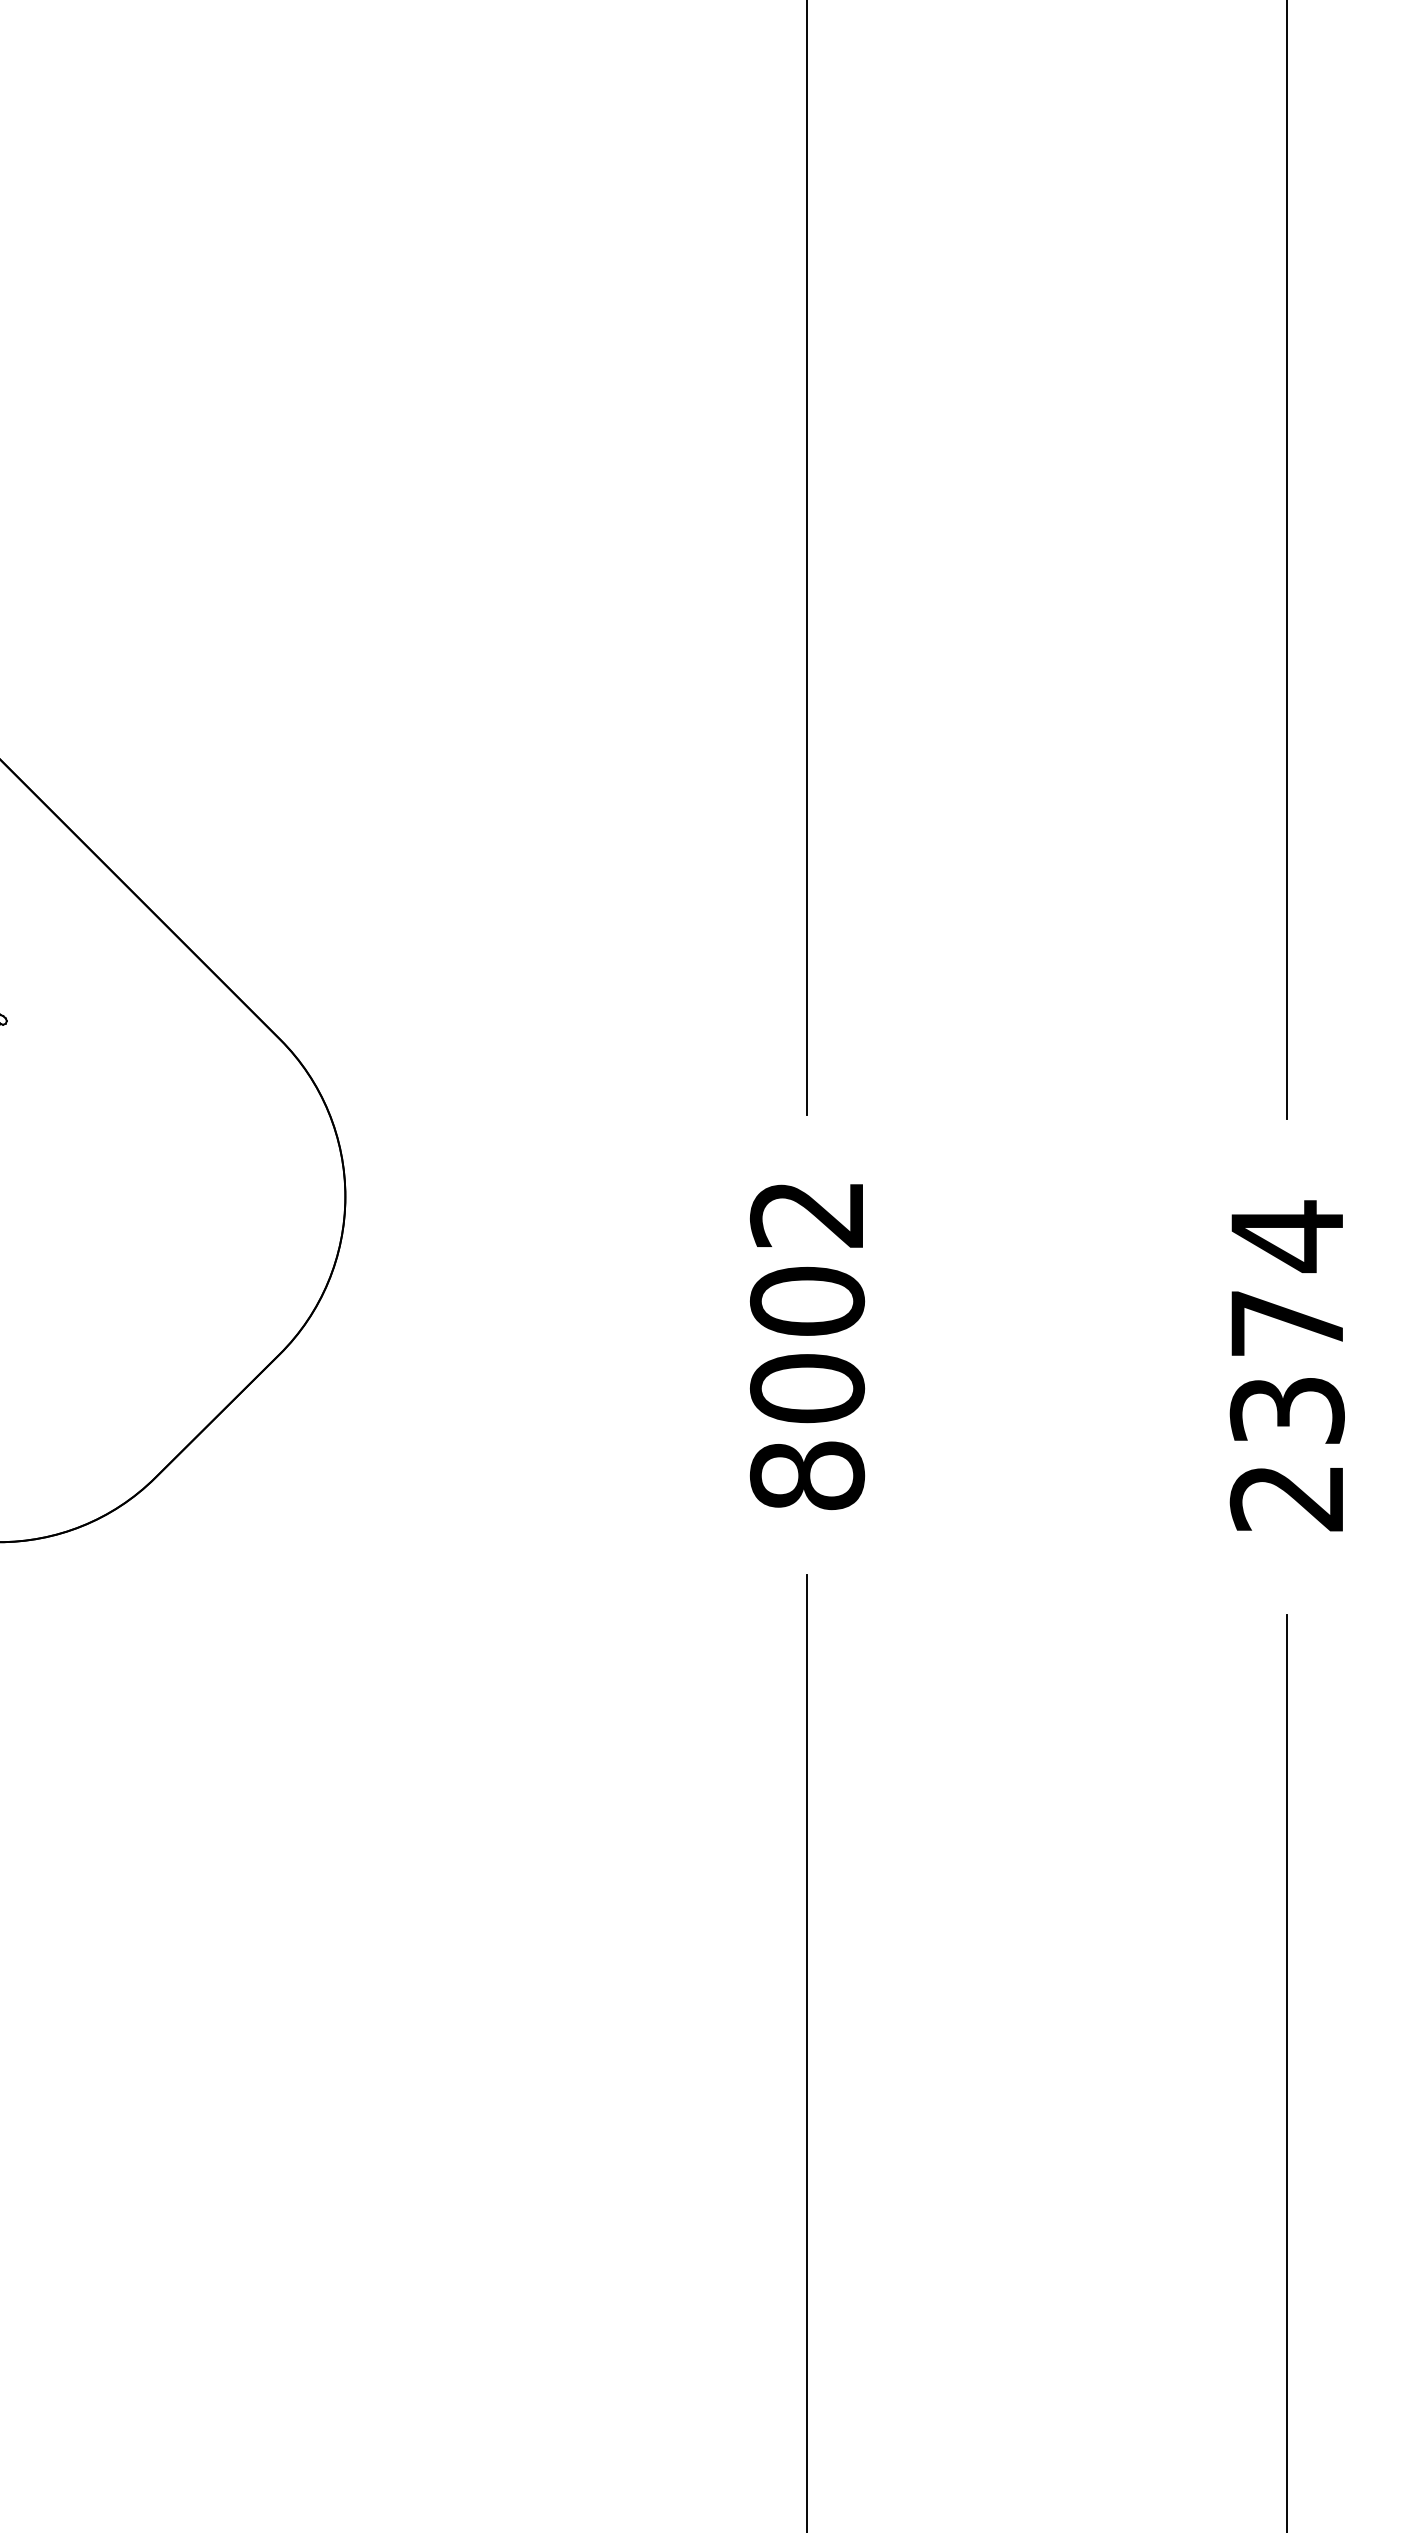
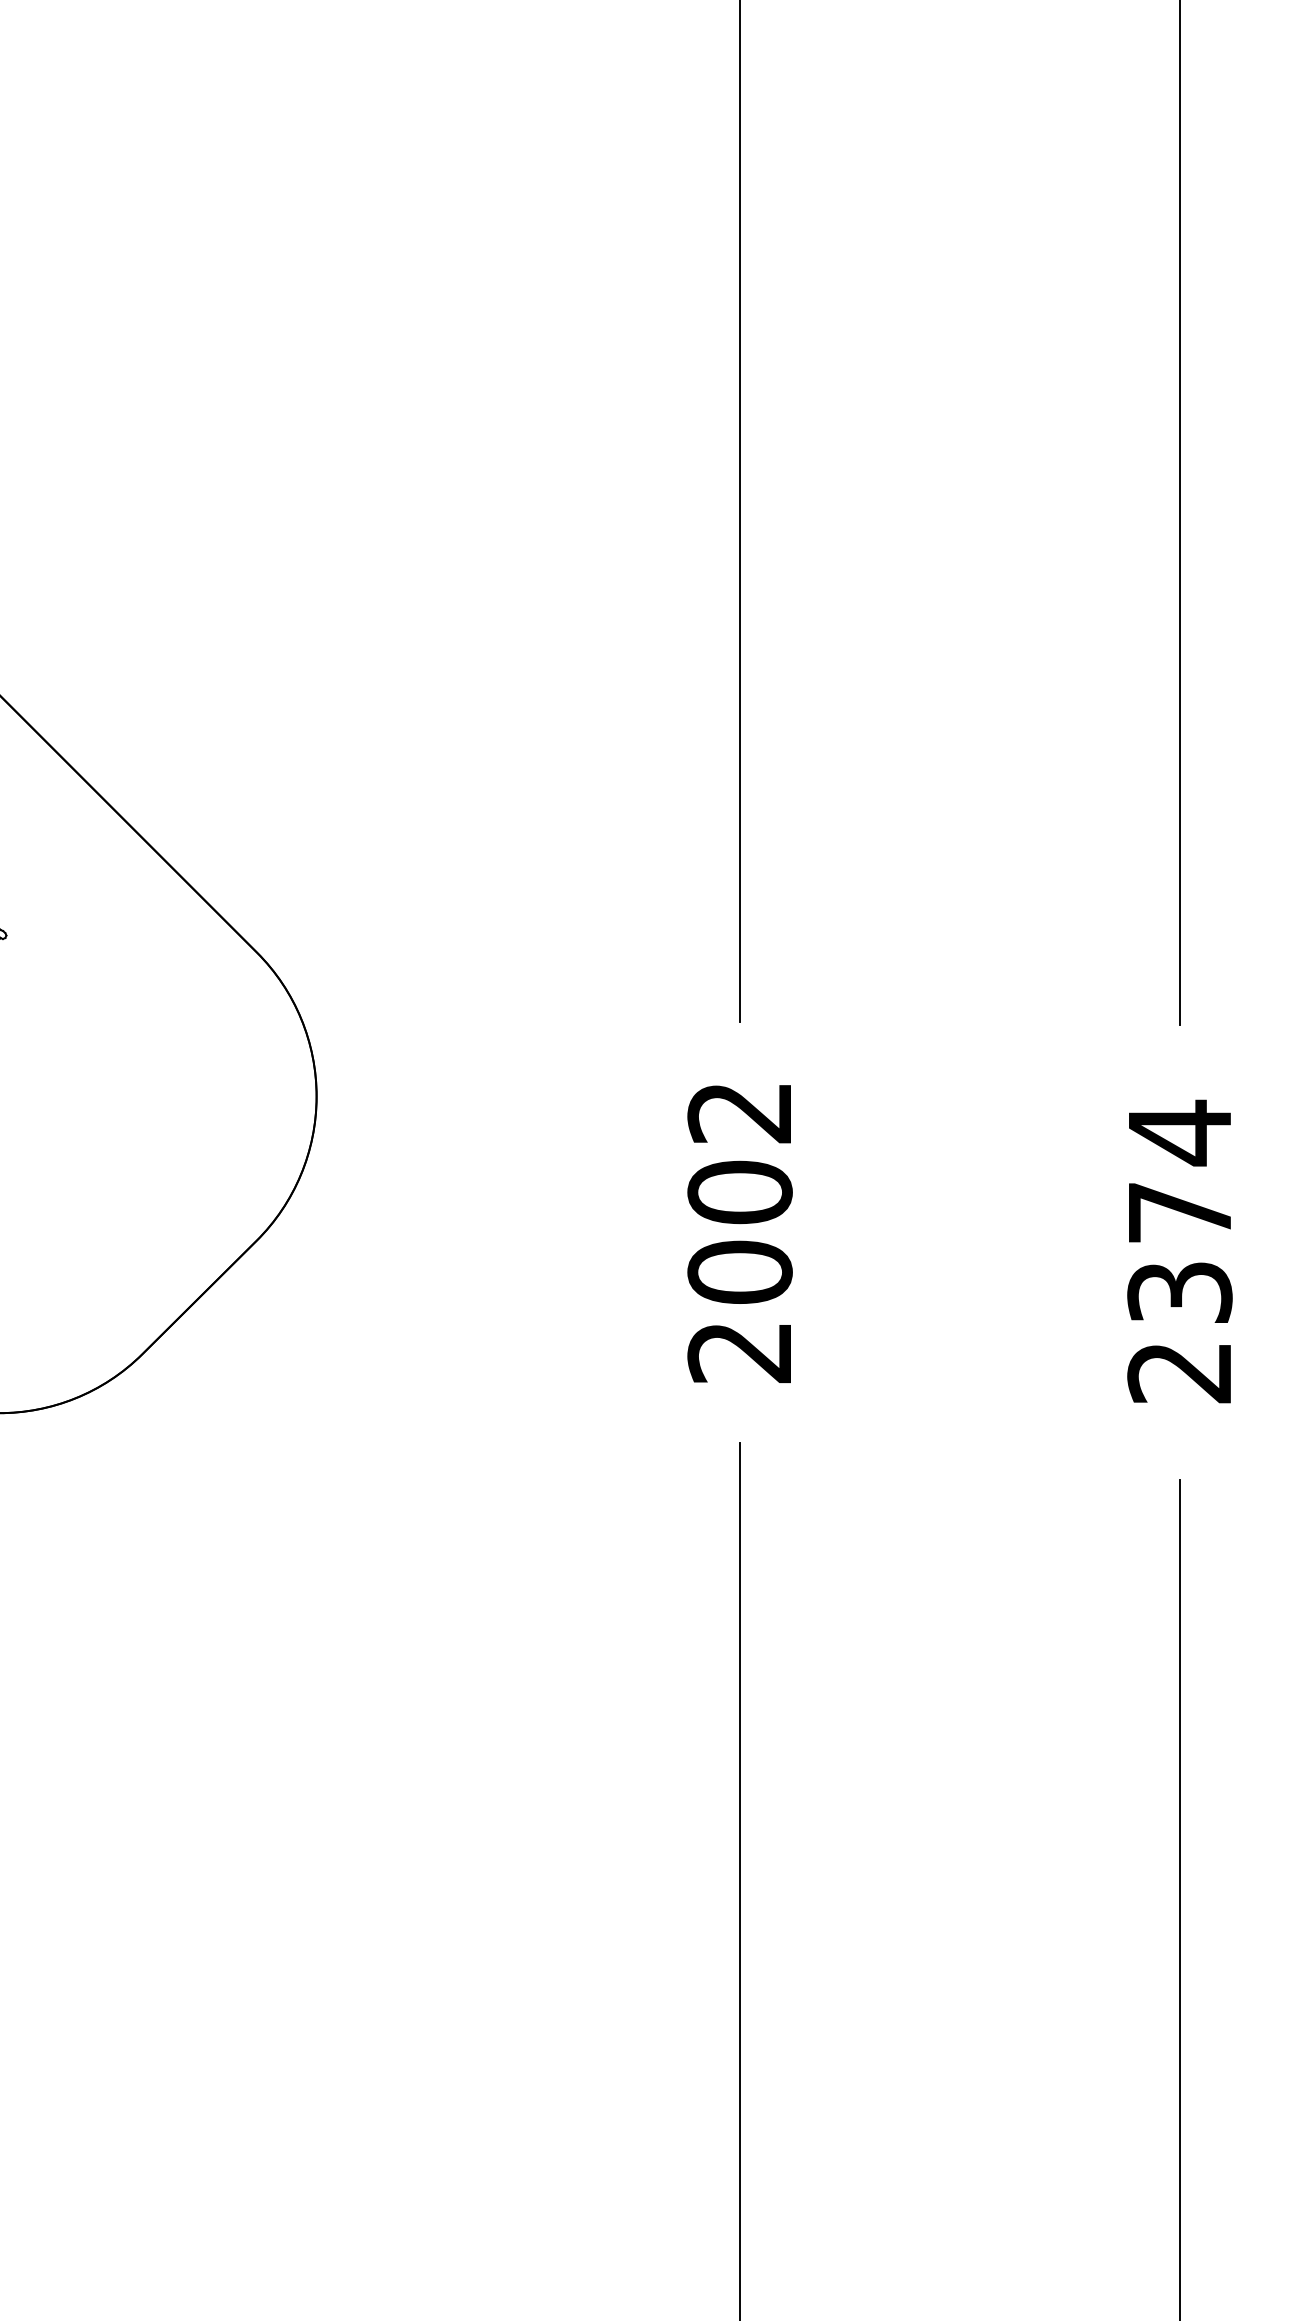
text: (807, 1475) -> (740, 1352), 8002 -> 2002

